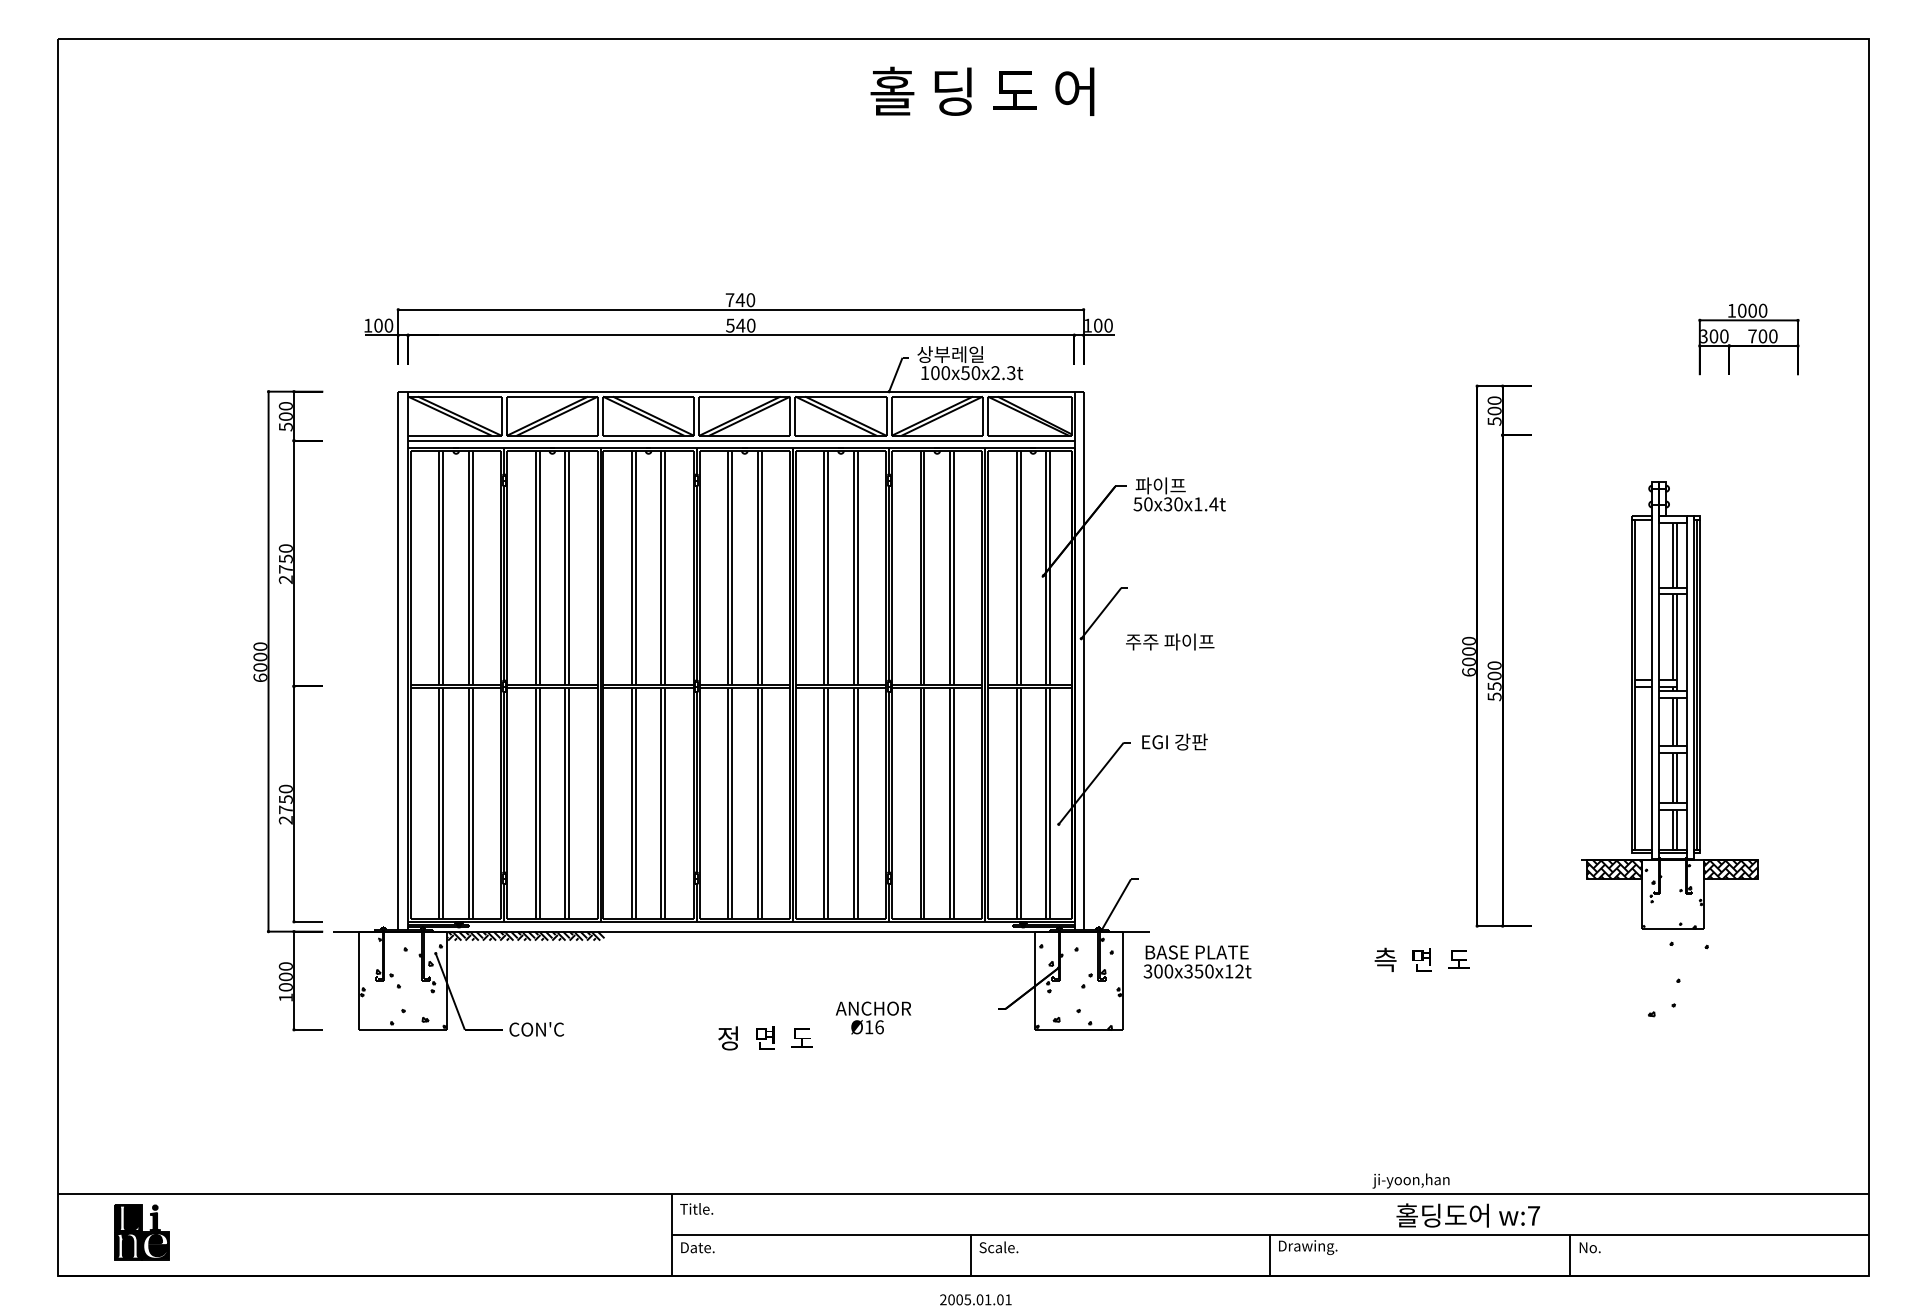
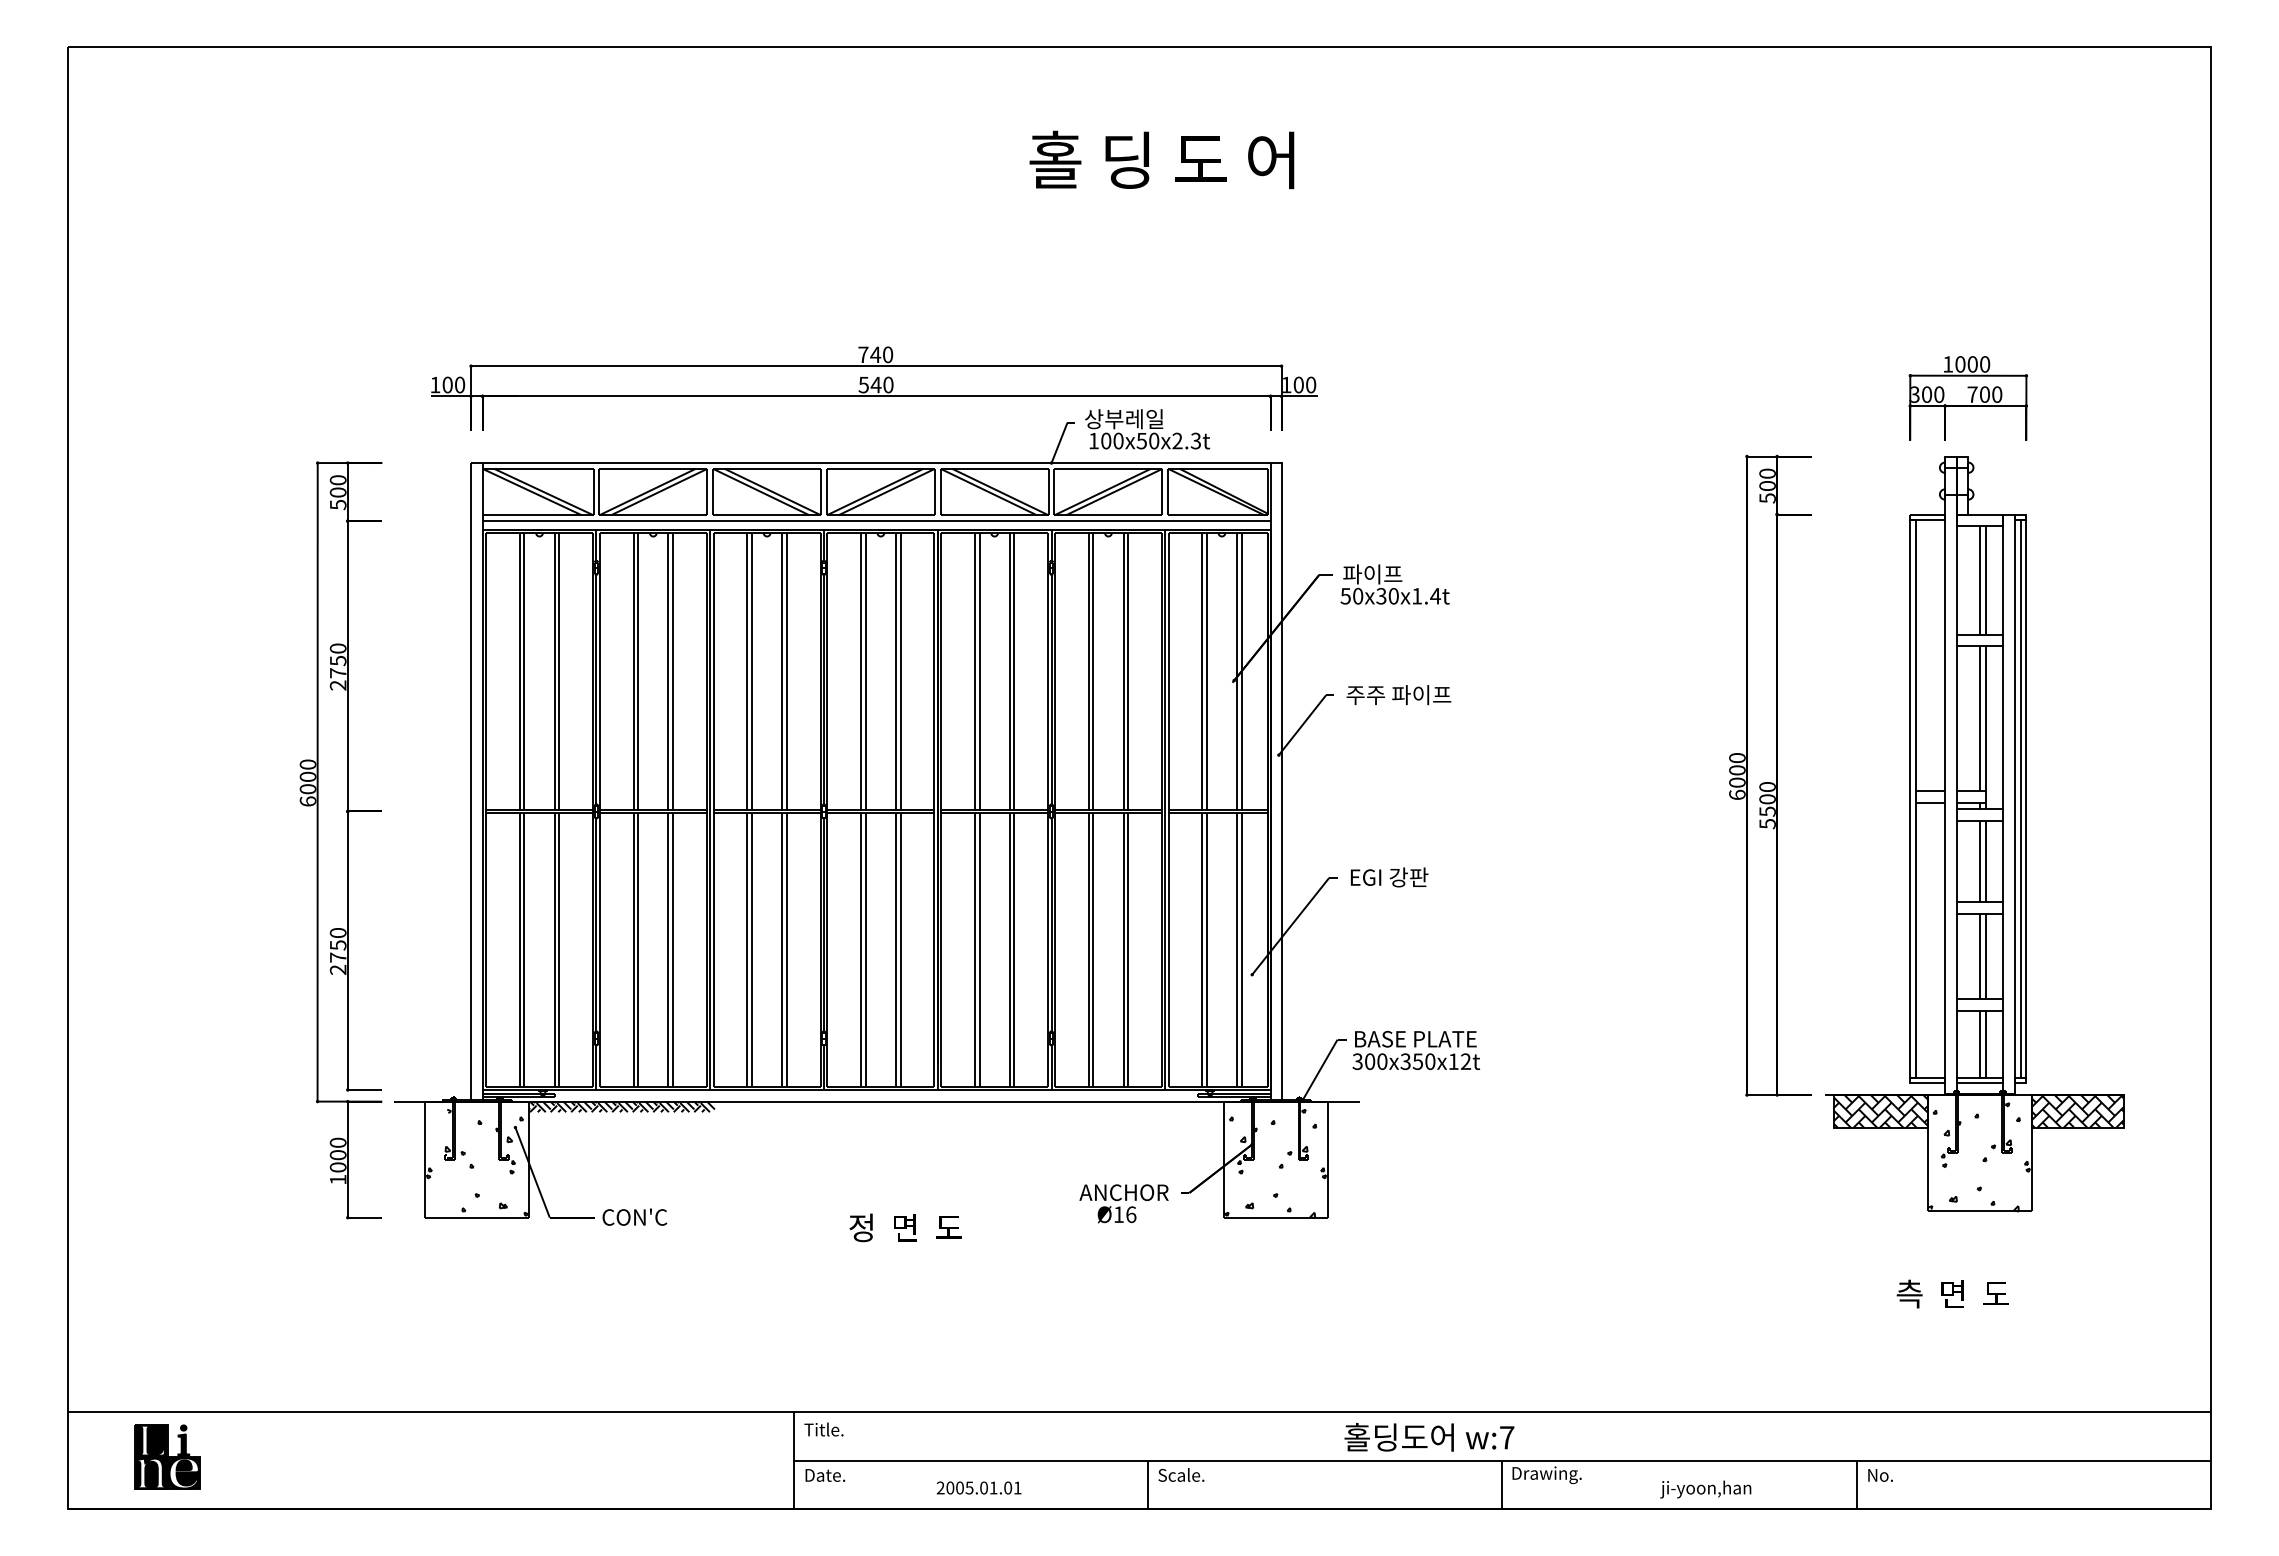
text: (982, 91) -> (1161, 159), moved
part: (1748, 339) -> (1967, 398), moved
text: (1169, 642) -> (1398, 695), moved
part: (1669, 705) -> (1974, 834), size x1.43
text: (1421, 959) -> (1952, 1293), moved
text: (1197, 961) -> (1416, 1050), moved
text: (873, 1017) -> (1123, 1203), moved
text: (1410, 1181) -> (1705, 1489), moved
text: (1468, 1215) -> (1429, 1437), moved
text: (975, 1299) -> (978, 1487), moved

